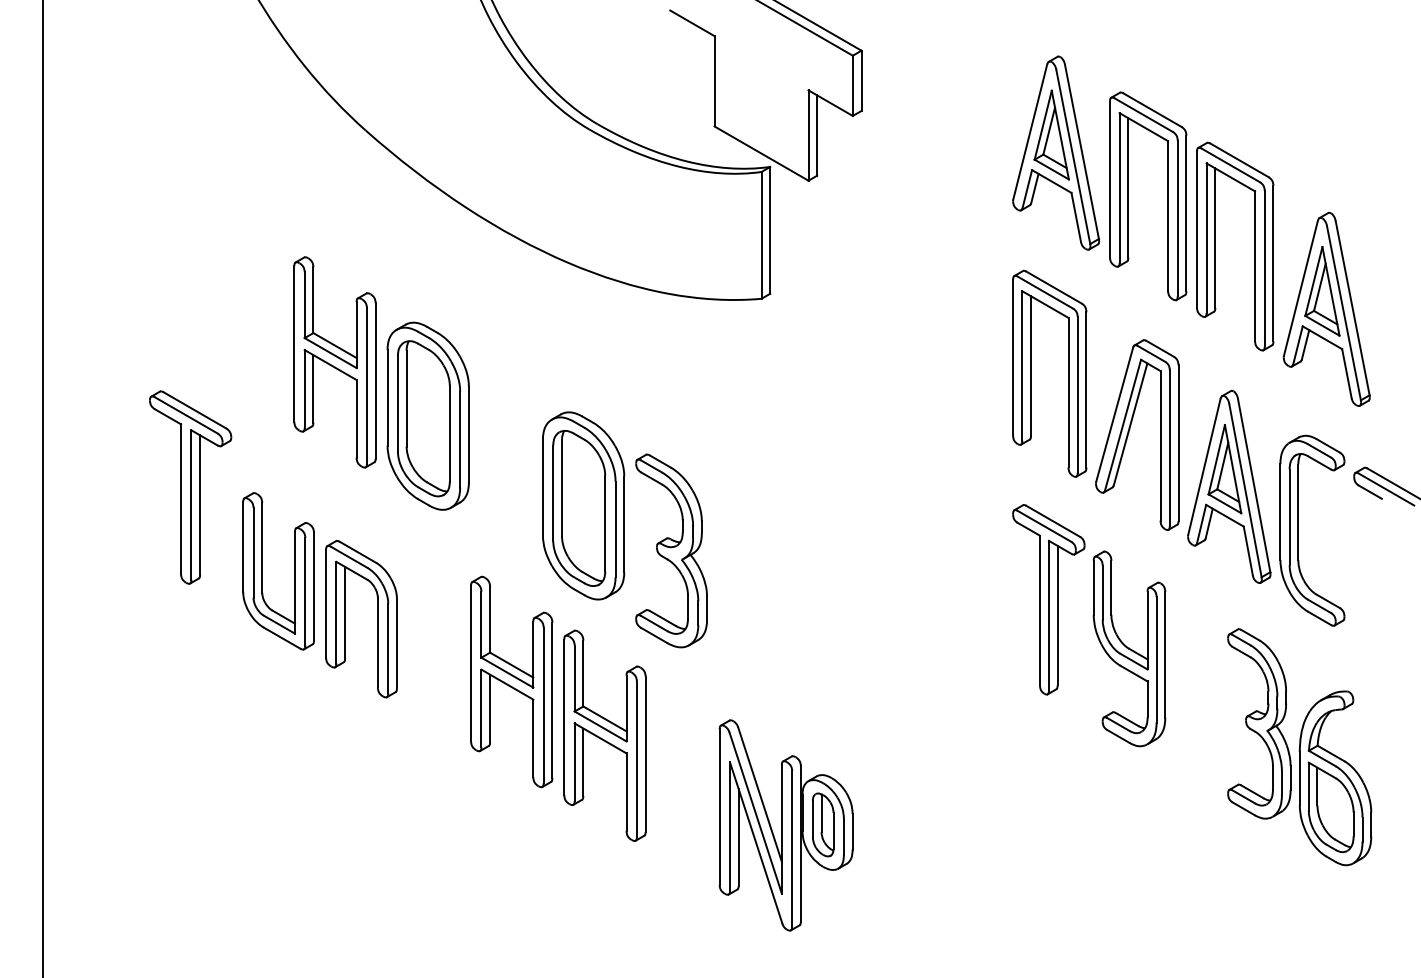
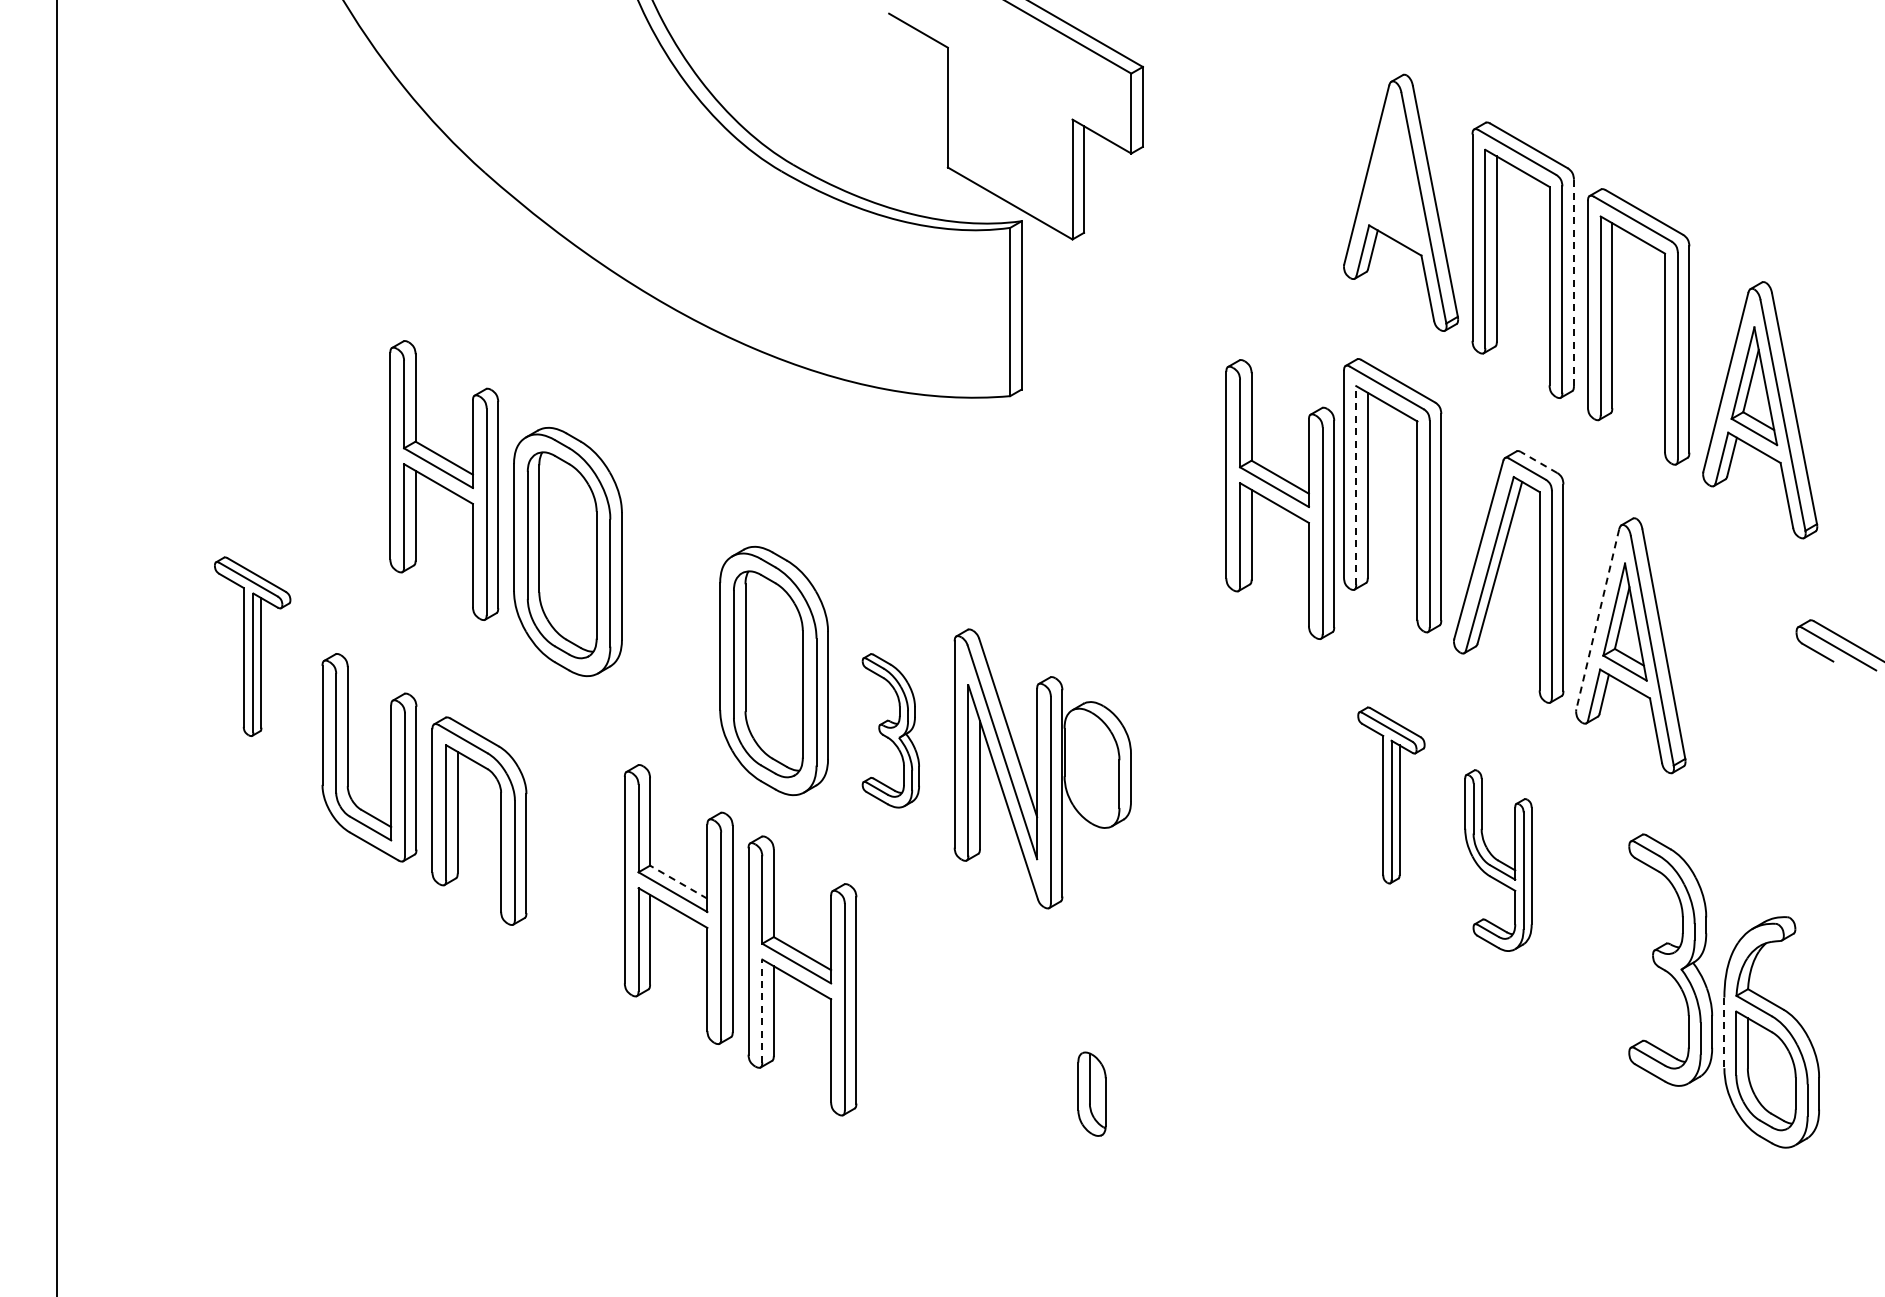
part: (1051, 134) -> (1395, 178), removed
line: (1186, 213) -> (1573, 282), solid -> dashed
line: (1159, 348) -> (1538, 462), solid -> dashed
line: (1022, 365) -> (1356, 484), solid -> dashed
part: (965, 376) -> (1280, 499), added
line: (1204, 467) -> (1597, 619), solid -> dashed
part: (190, 487) -> (252, 646), size x0.7
part: (1298, 530) -> (1722, 703), removed
part: (671, 550) -> (890, 730), size x0.6
part: (1048, 599) -> (1391, 795), size x0.7
part: (1129, 648) -> (1498, 860), size x0.7
line: (511, 664) -> (678, 881), solid -> dashed
line: (574, 761) -> (762, 1010), solid -> dashed
line: (1299, 779) -> (1724, 1033), solid -> dashed
part: (785, 825) -> (1042, 768), moved

